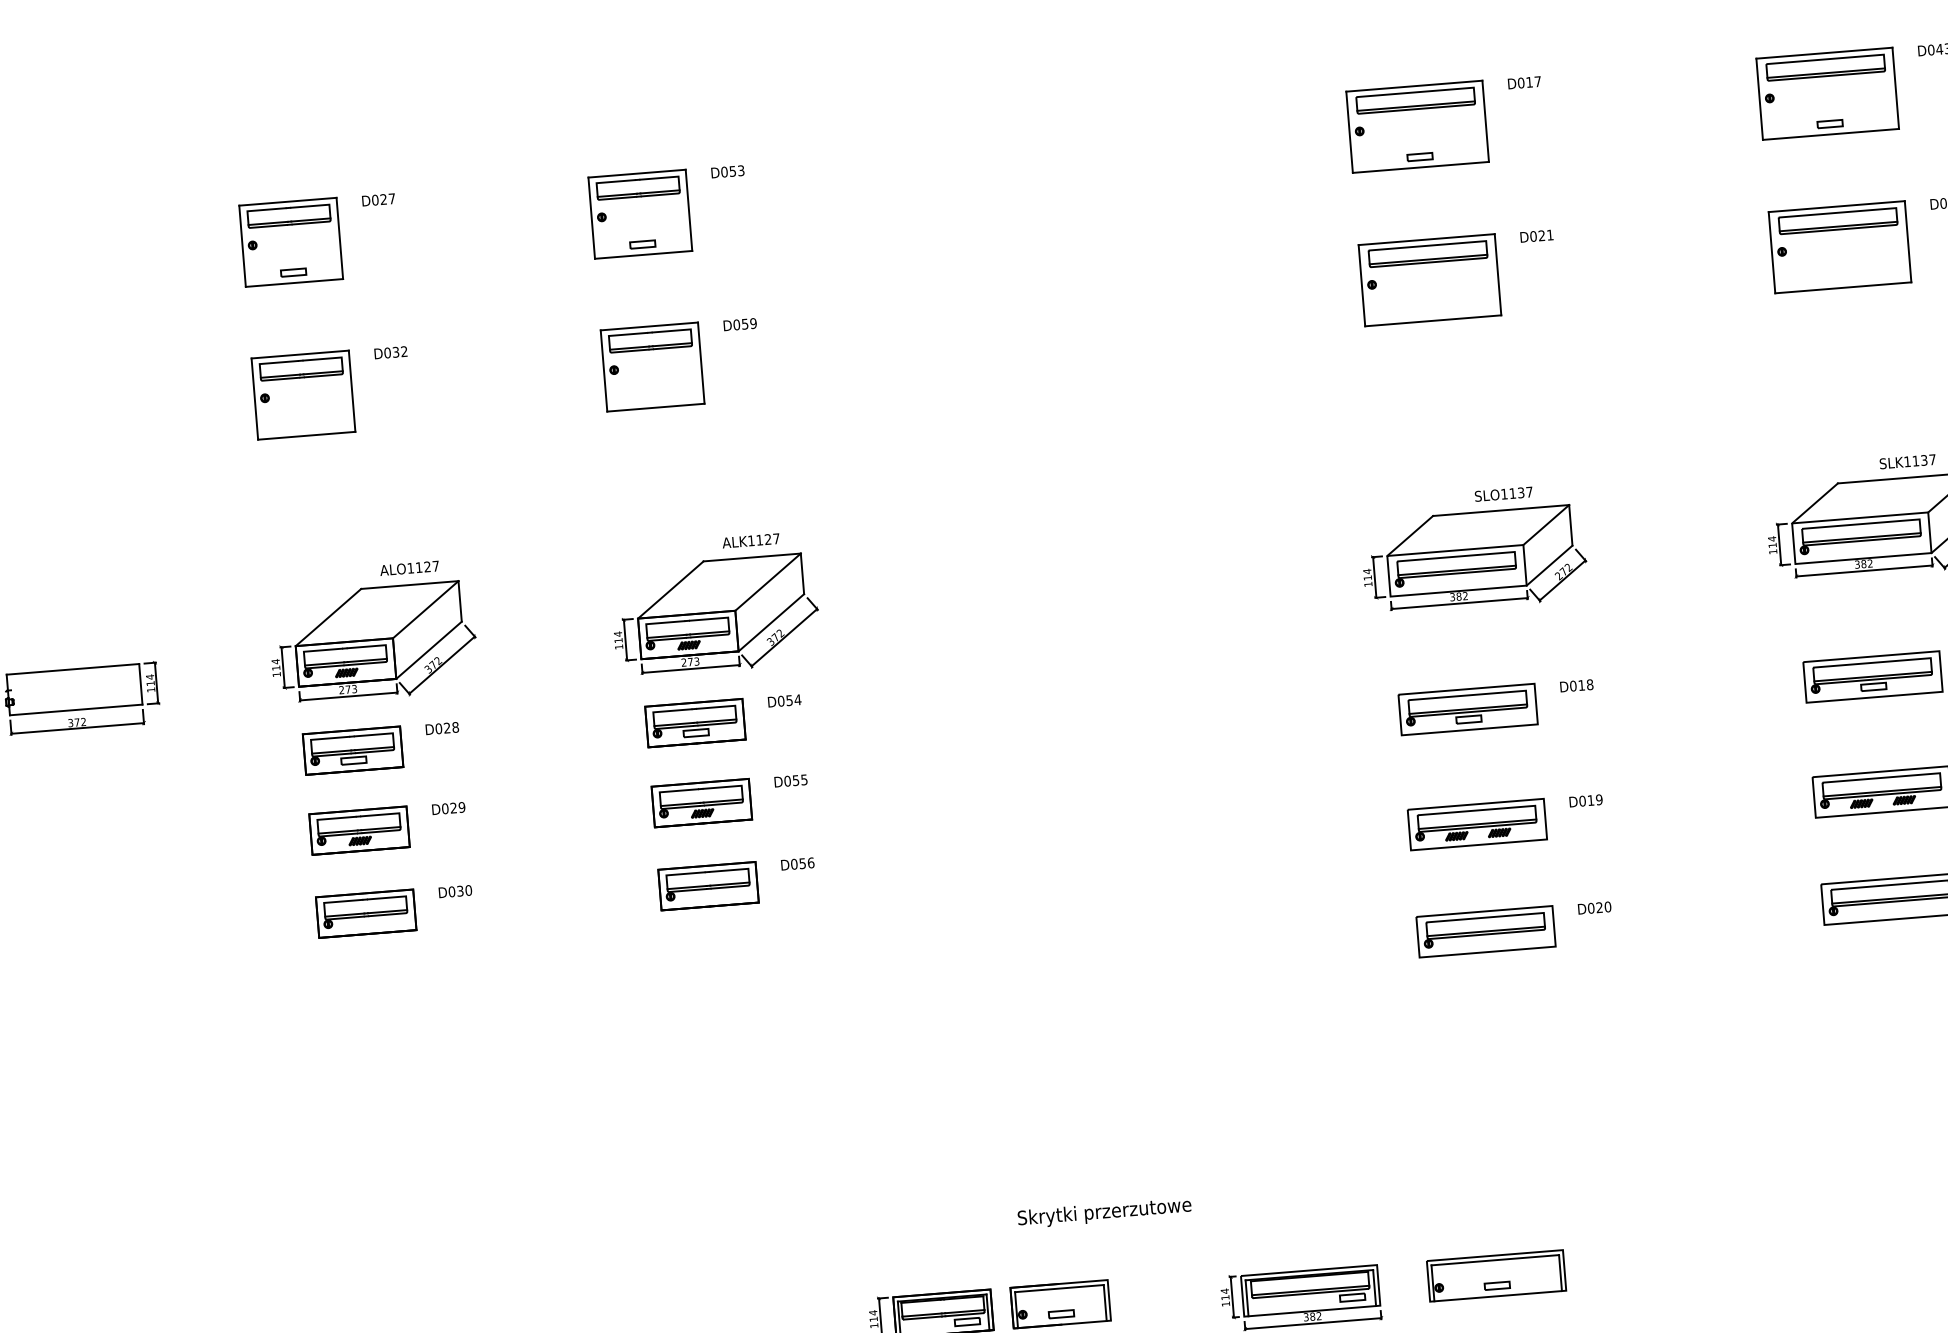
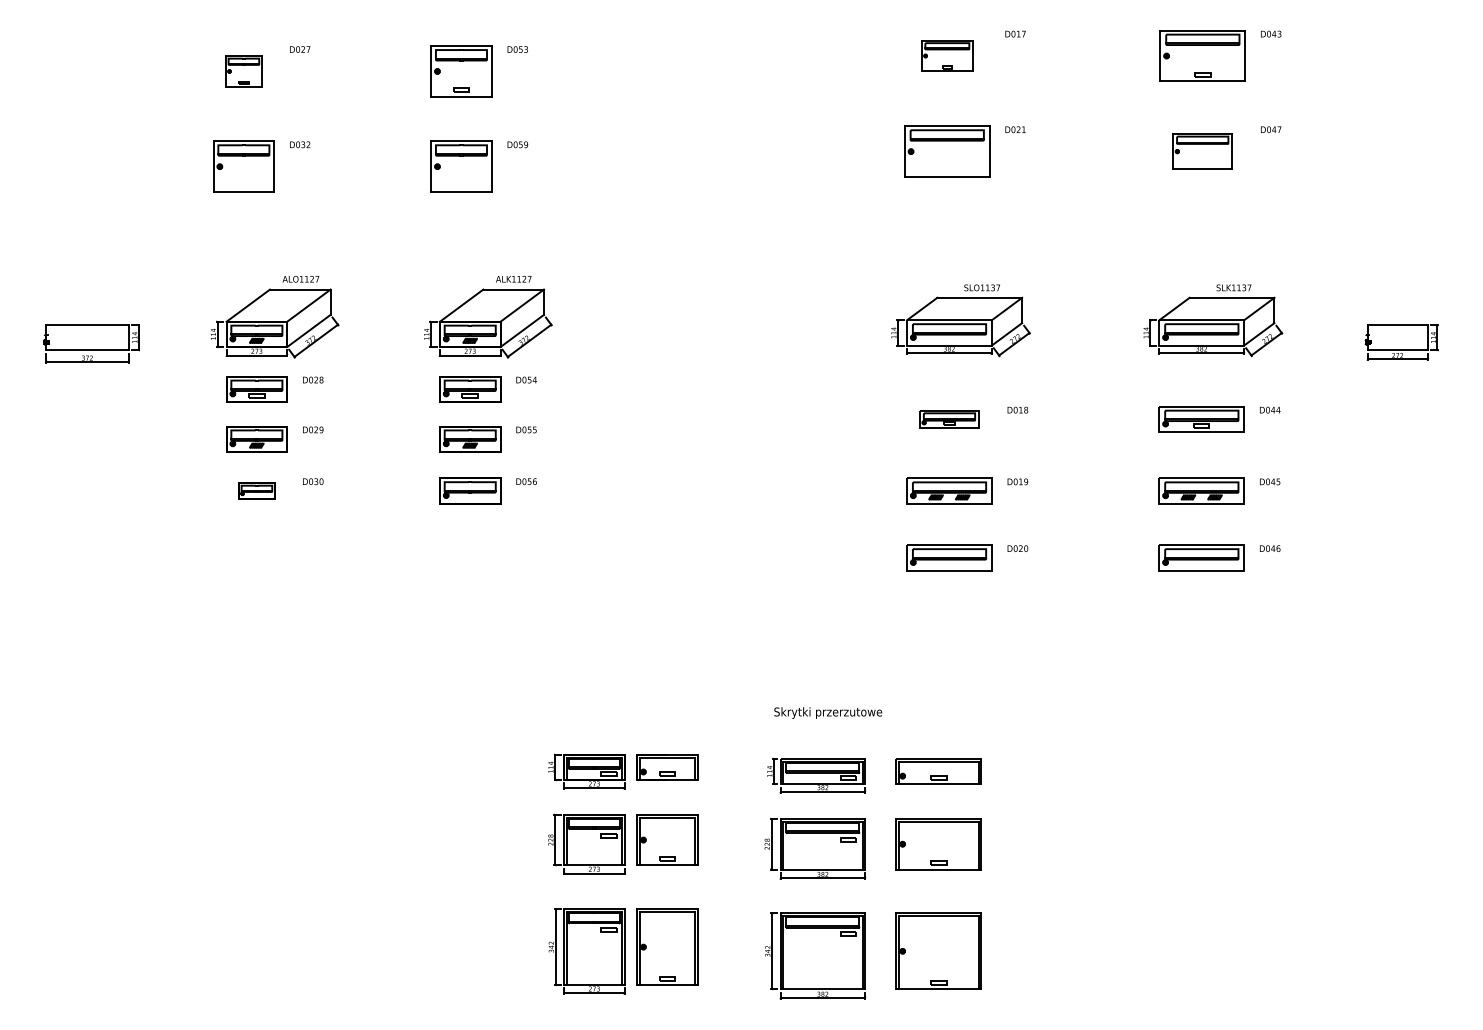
part: (1418, 125) -> (947, 55), size x0.6
part: (290, 242) -> (243, 71), size x0.6
part: (1839, 246) -> (1202, 151), size x0.7
part: (1468, 709) -> (949, 419), size x0.7
part: (365, 913) -> (256, 490), size x0.6
text: (1105, 1212) -> (828, 712), moved

